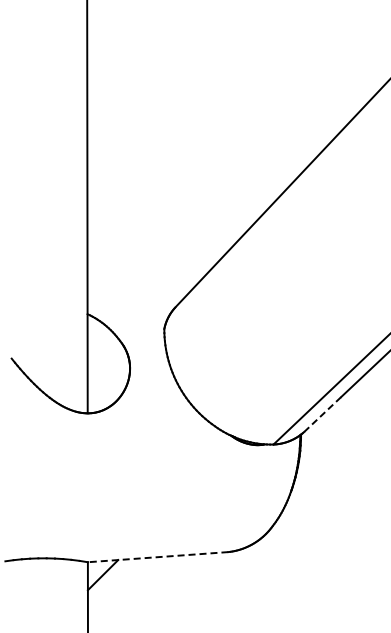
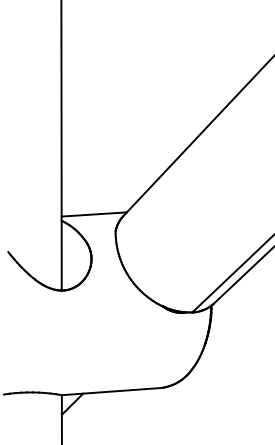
line: (133, 305) -> (93, 214), added
line: (322, 414) -> (226, 291), dashed -> solid
line: (157, 557) -> (110, 391), dashed -> solid

